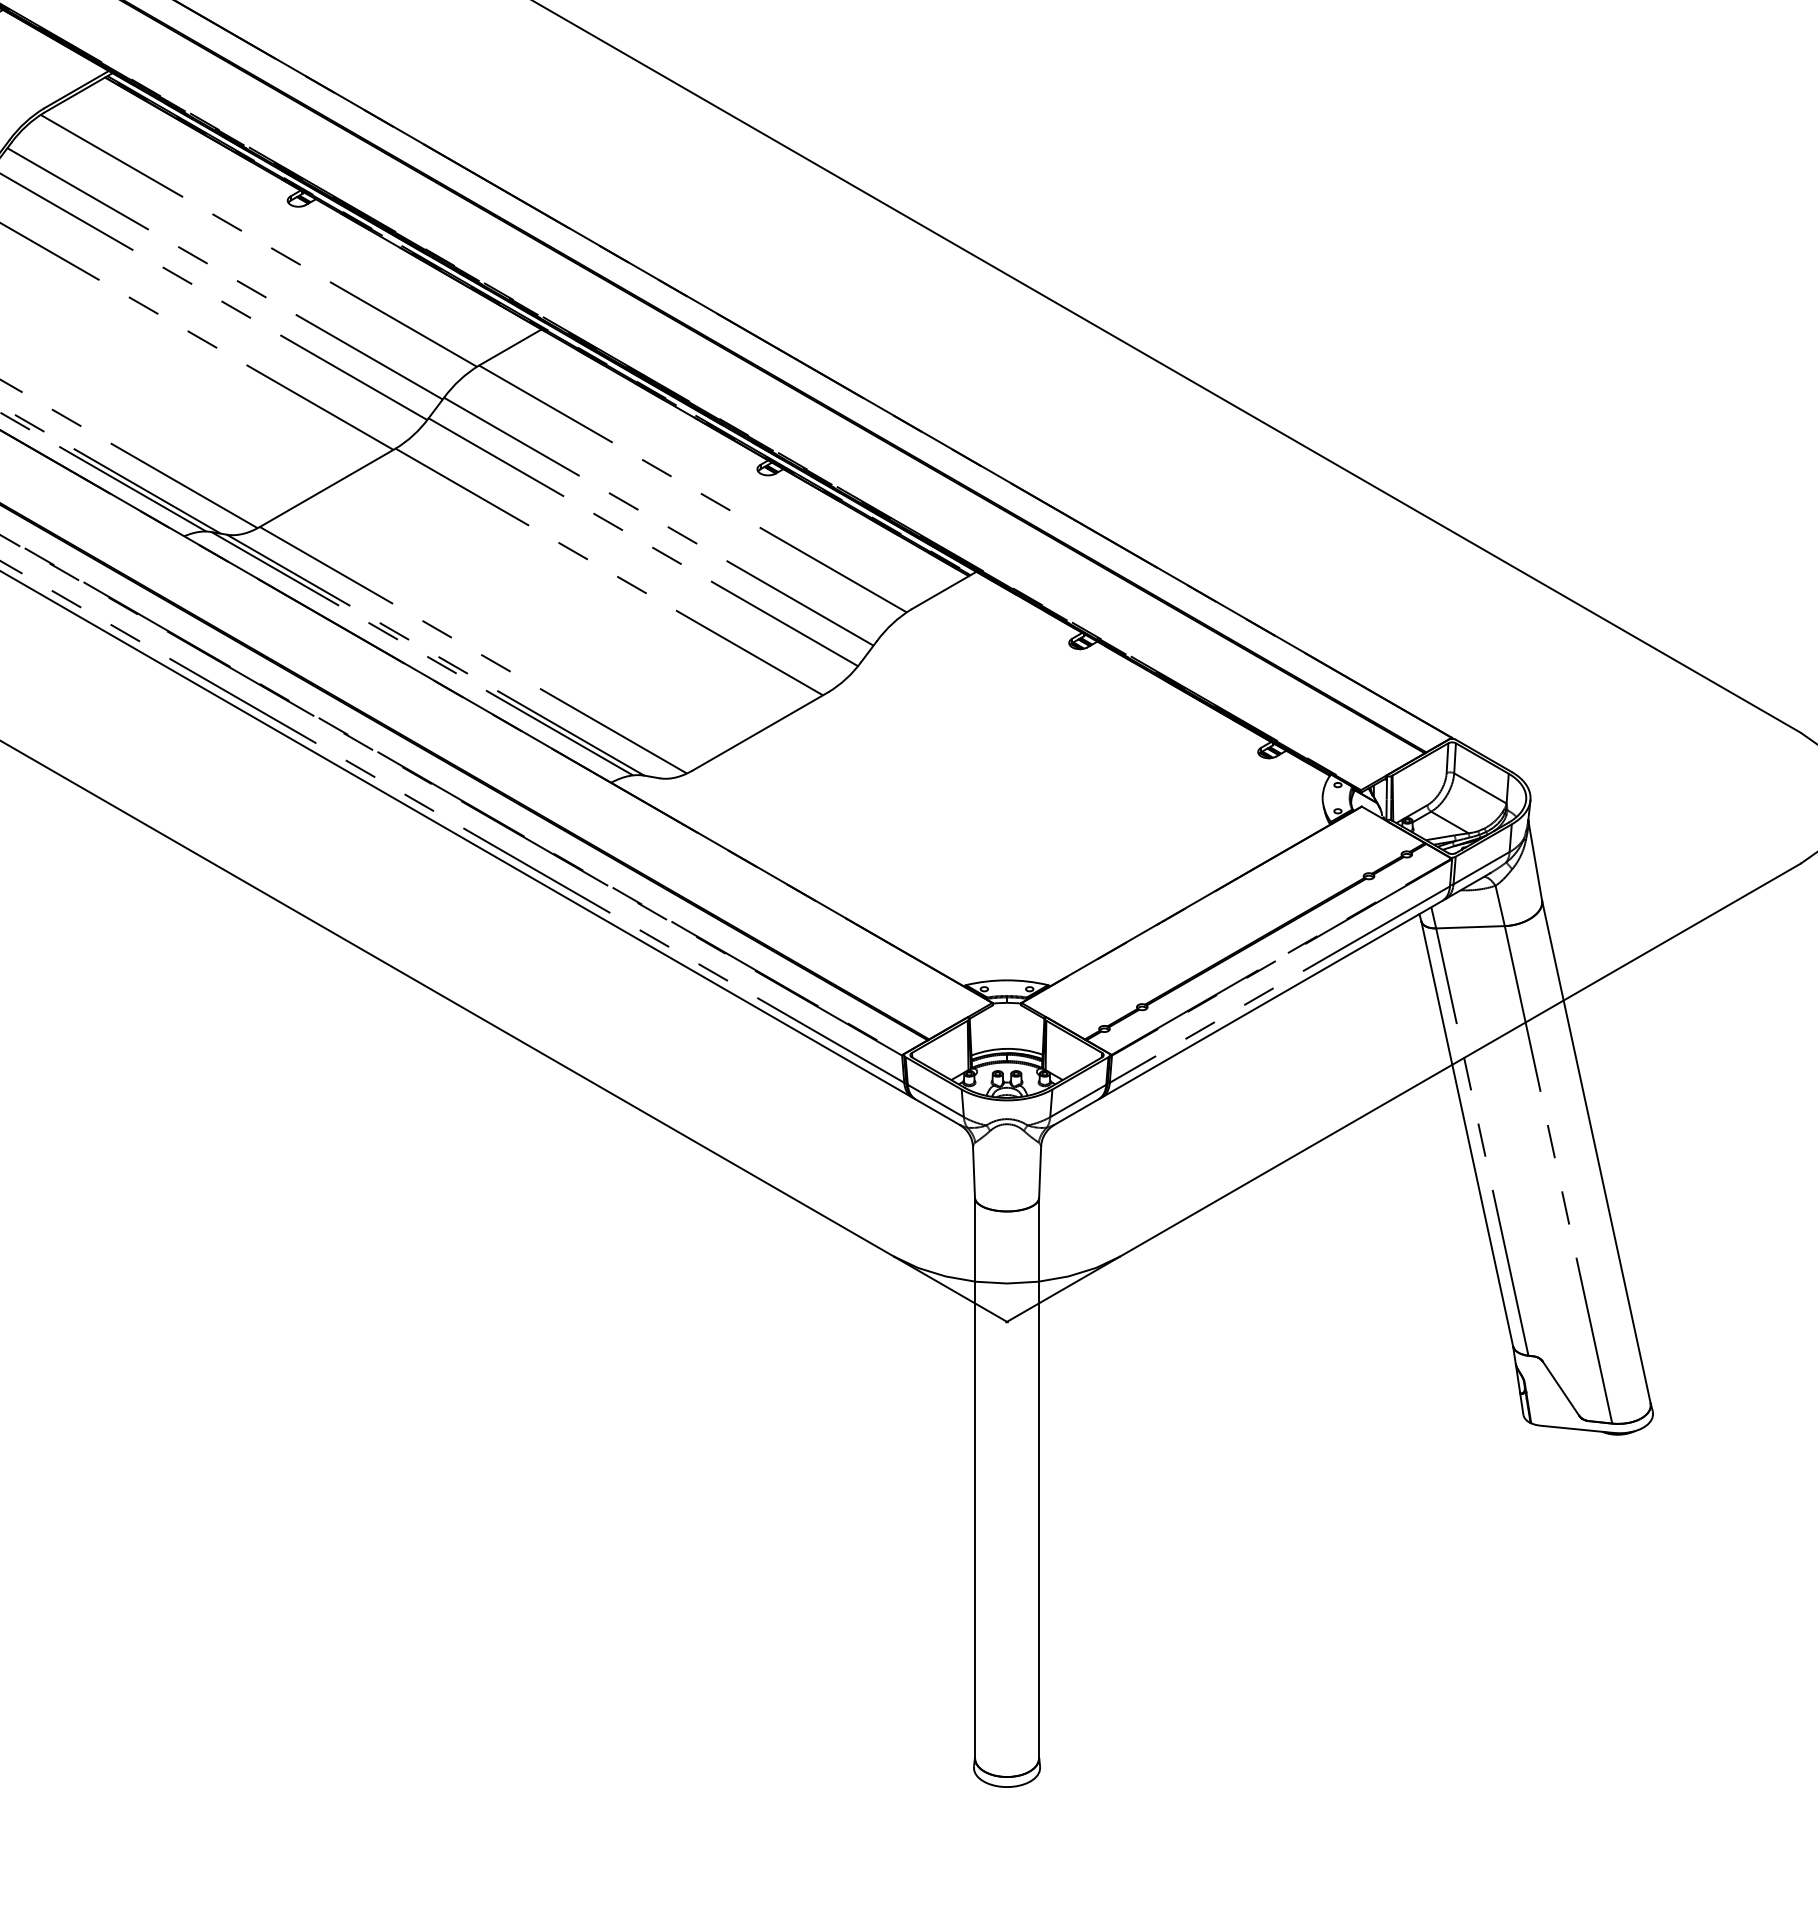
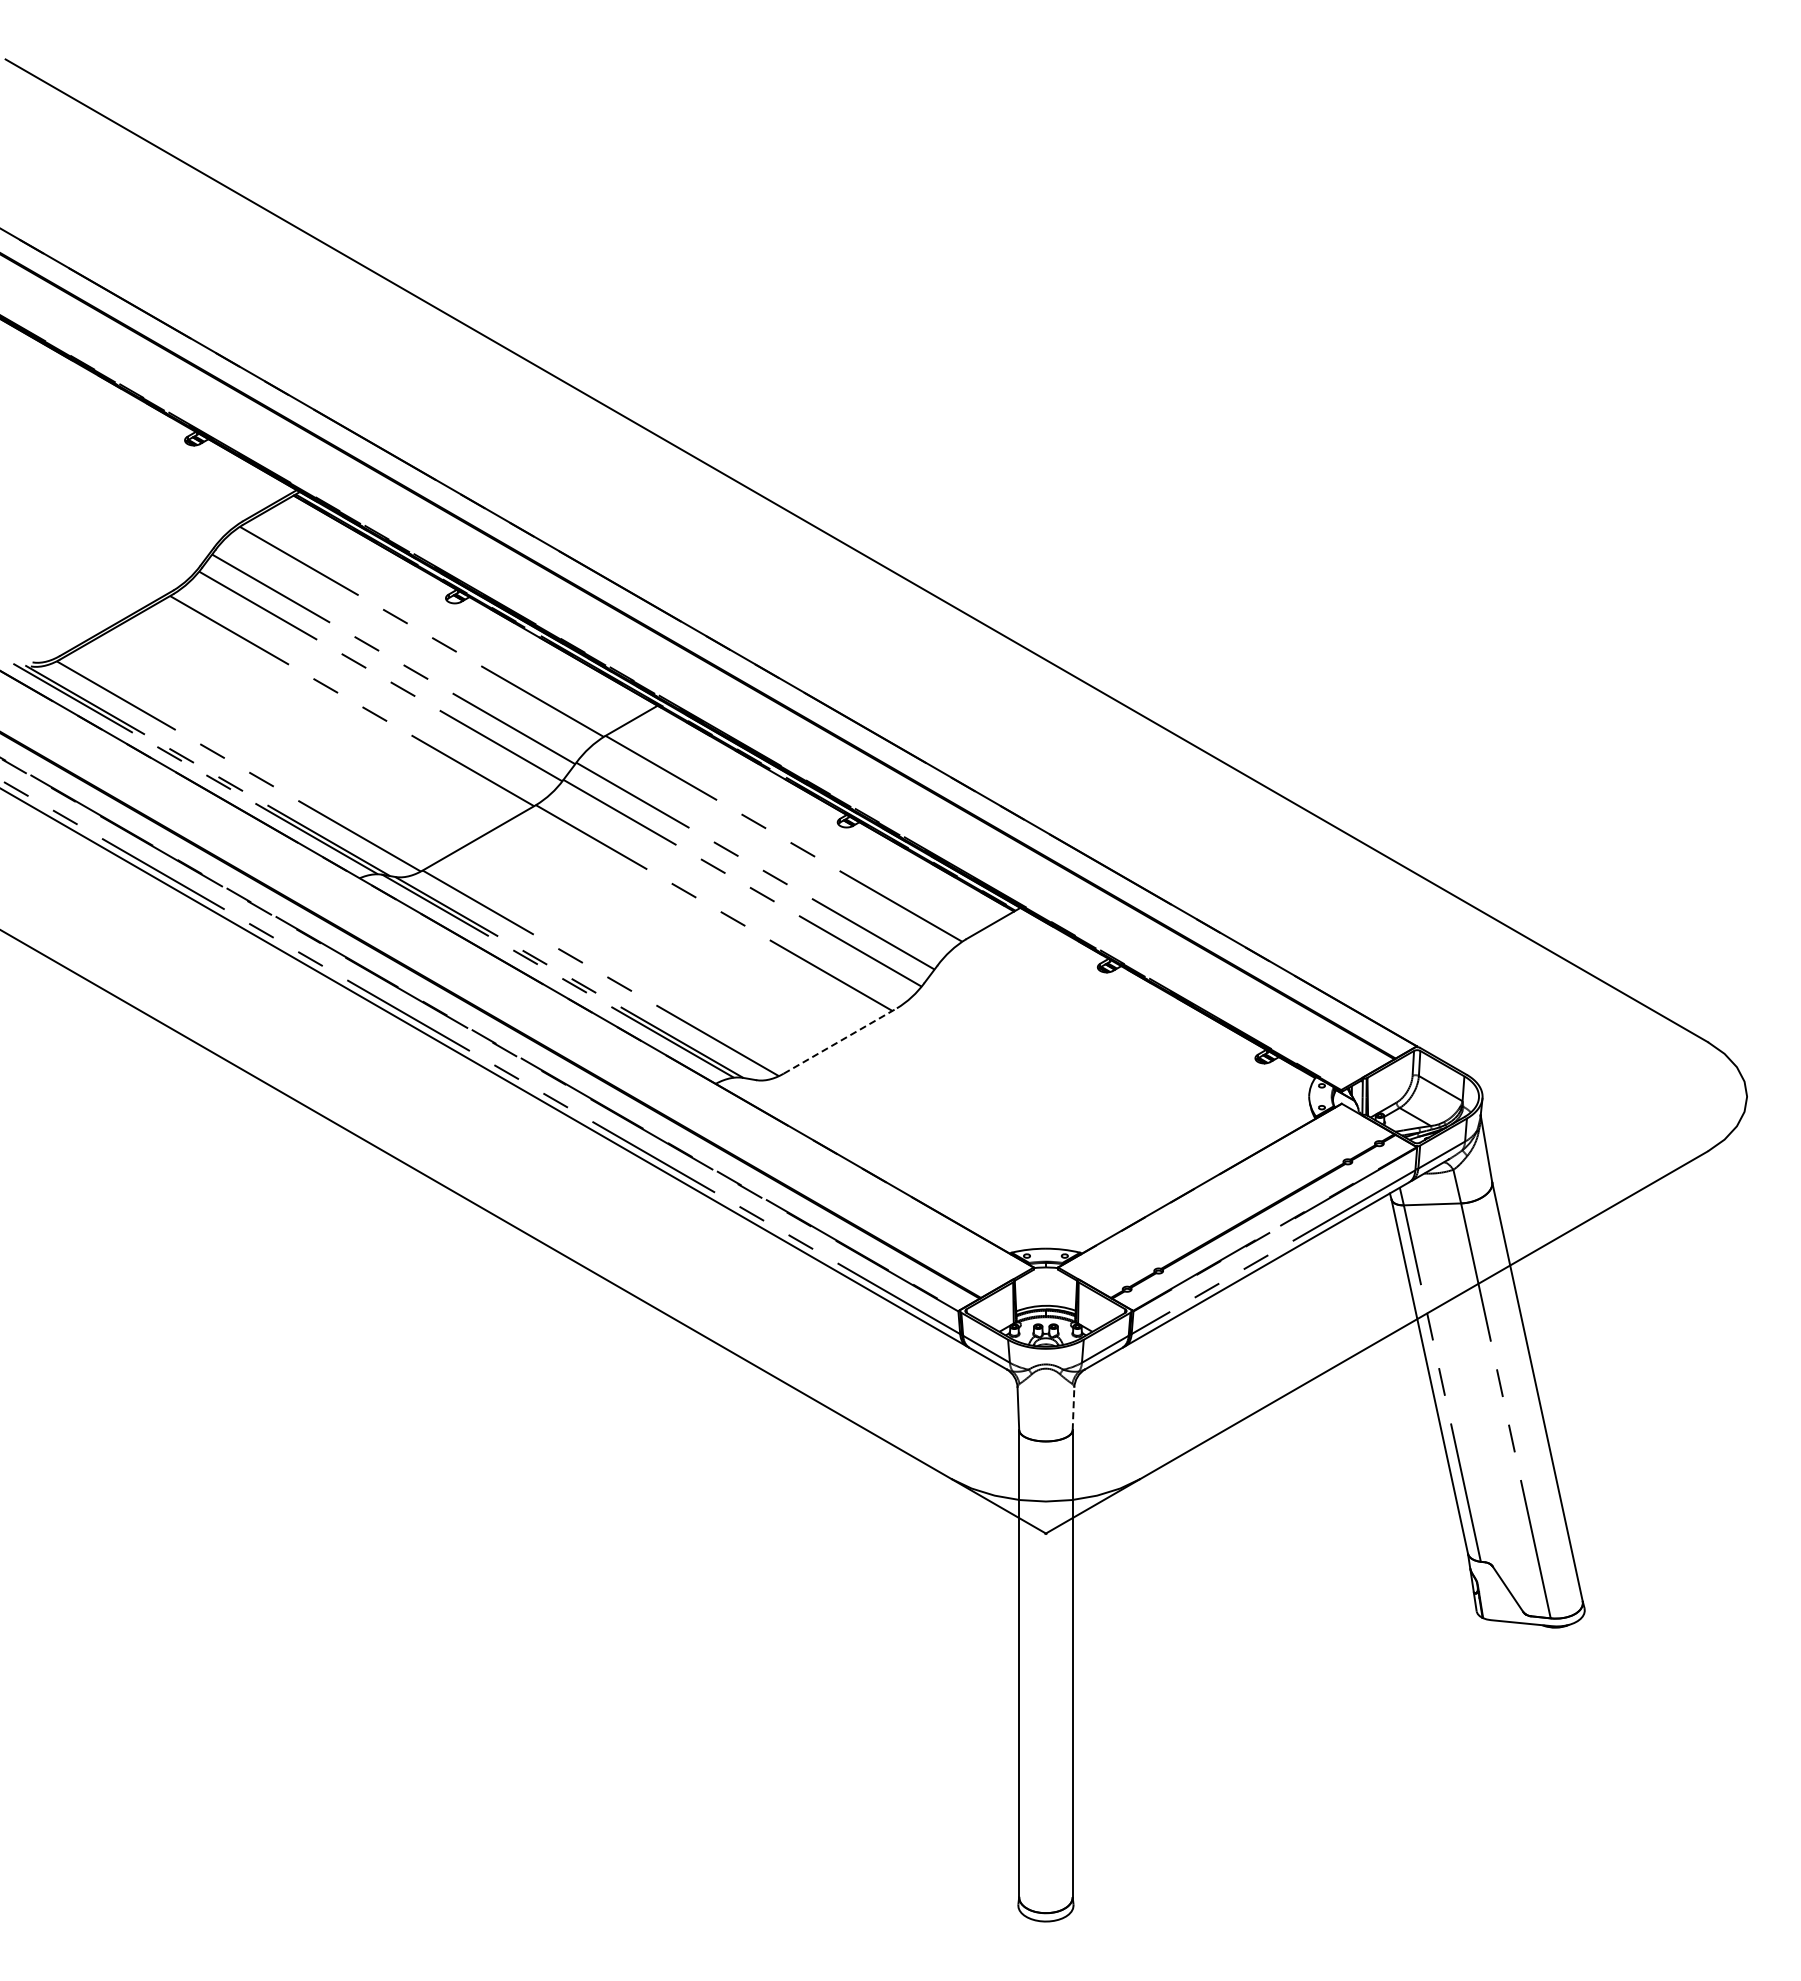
line: (760, 730) -> (840, 1040), solid -> dashed
line: (1040, 1171) -> (1073, 1408), solid -> dashed

